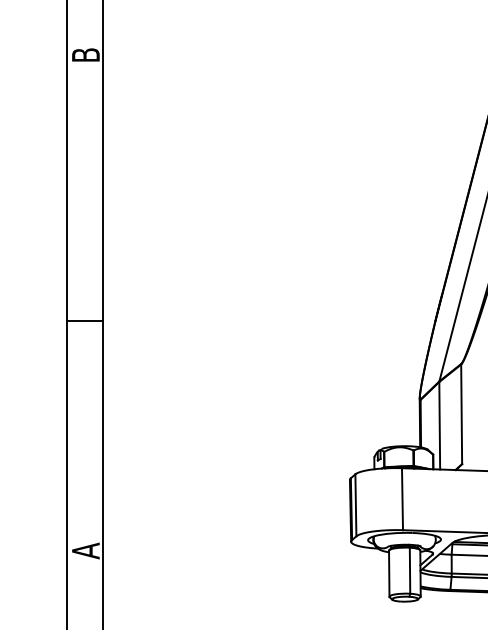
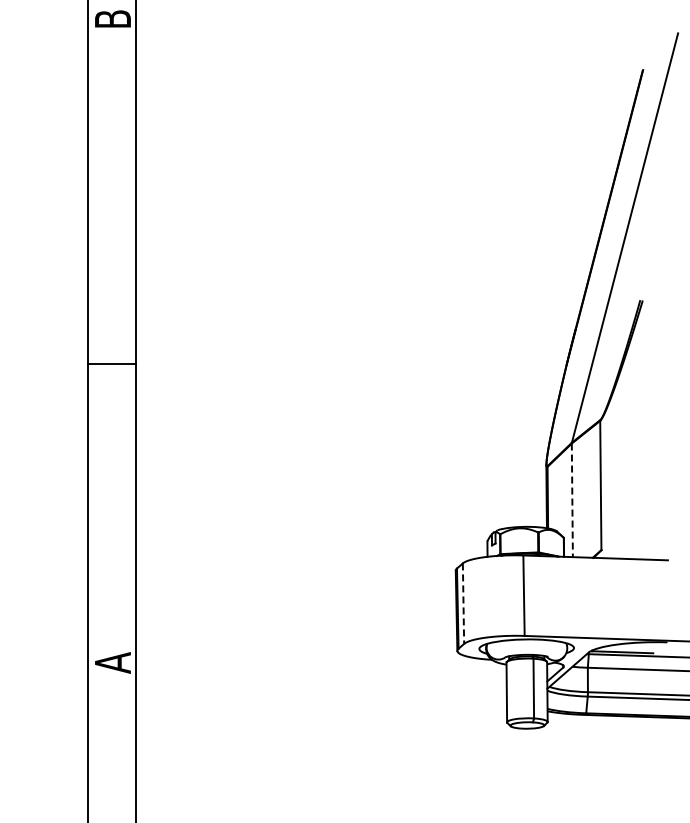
line: (439, 425) -> (572, 500), solid -> dashed
line: (355, 505) -> (463, 604), solid -> dashed

